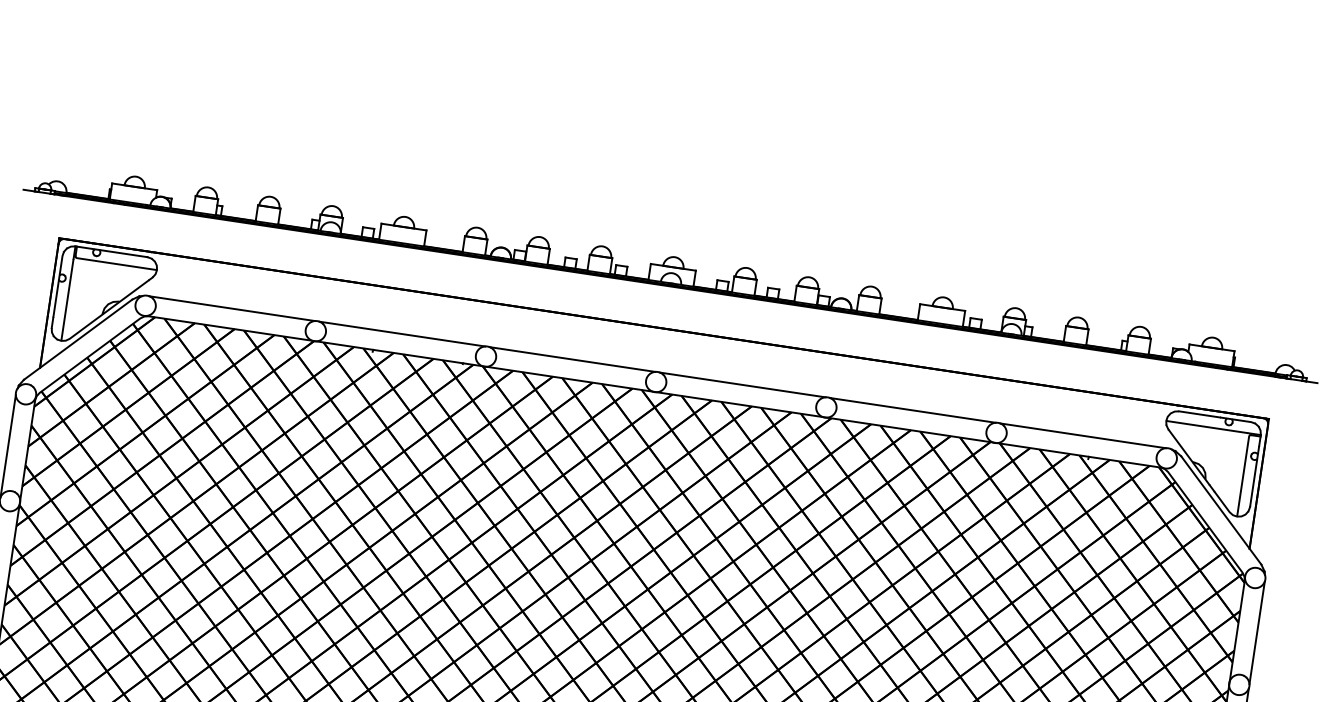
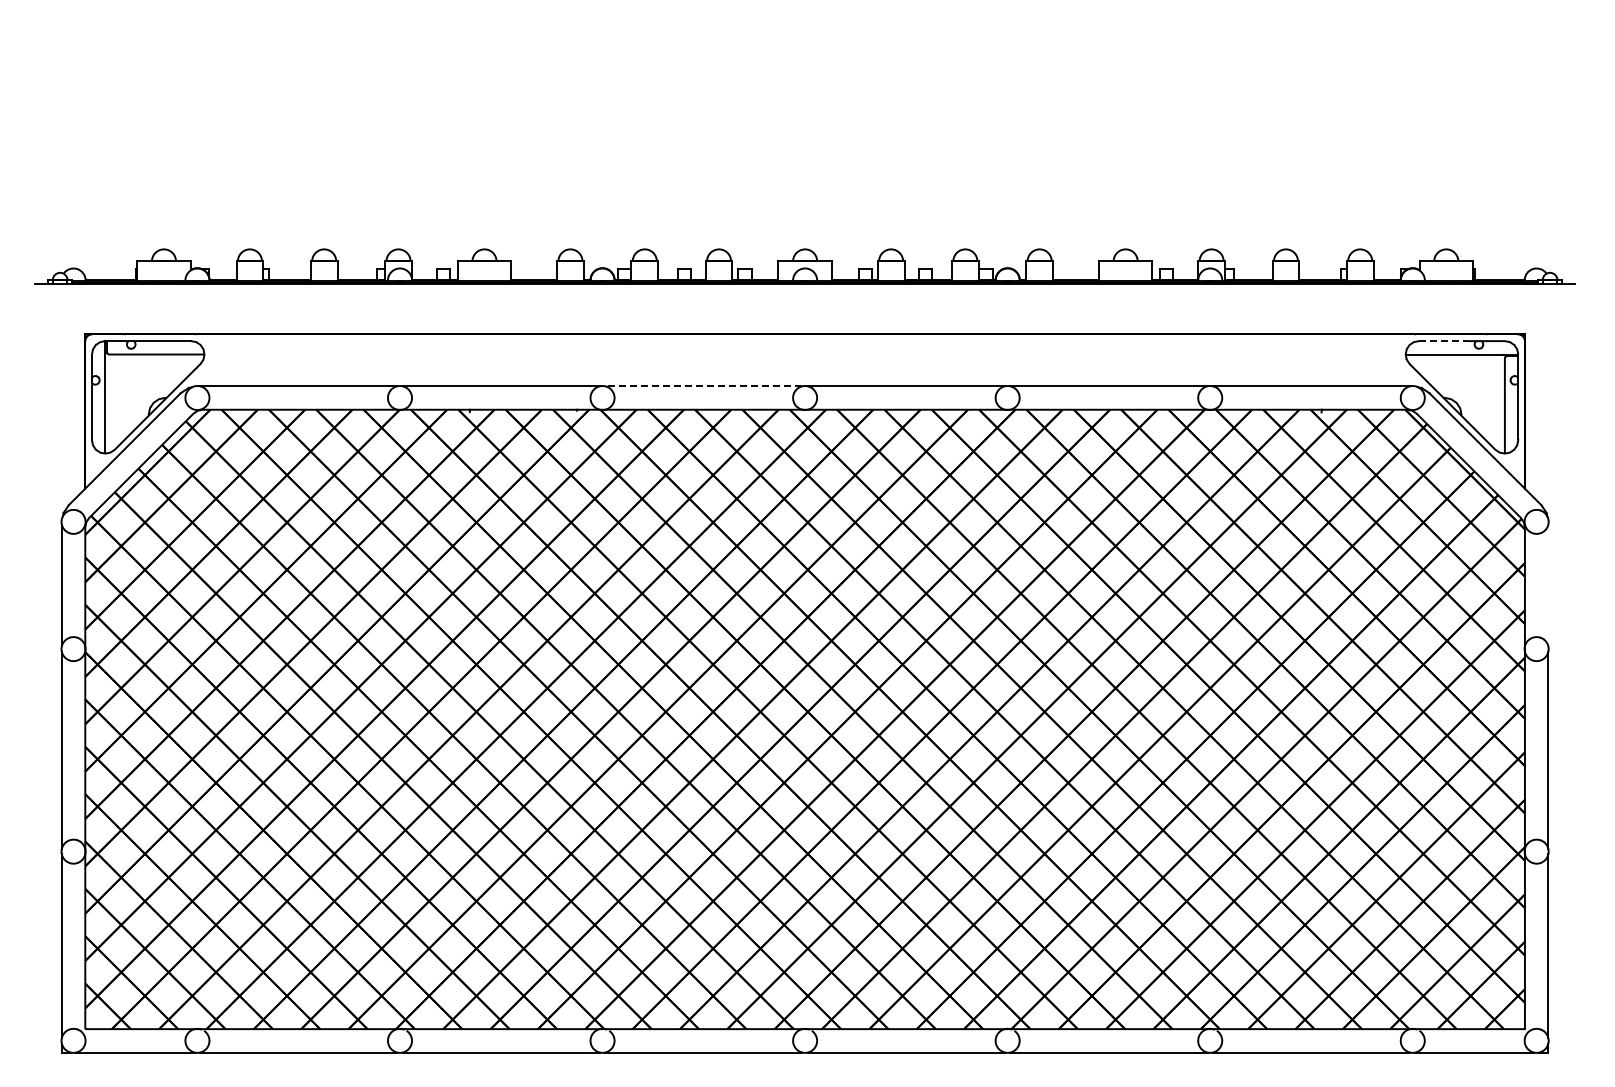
line: (572, 359) -> (703, 386), solid -> dashed
line: (1199, 414) -> (1443, 341), solid -> dashed
line: (1257, 632) -> (1548, 585), removed

